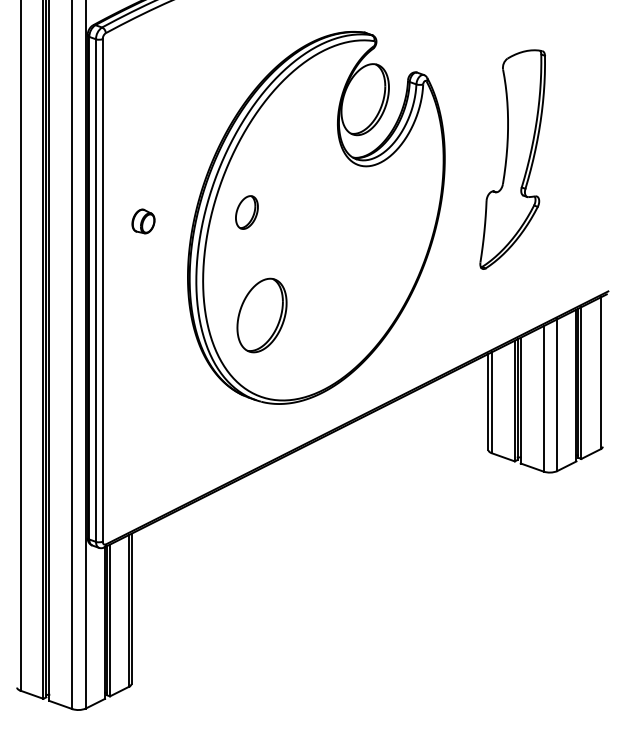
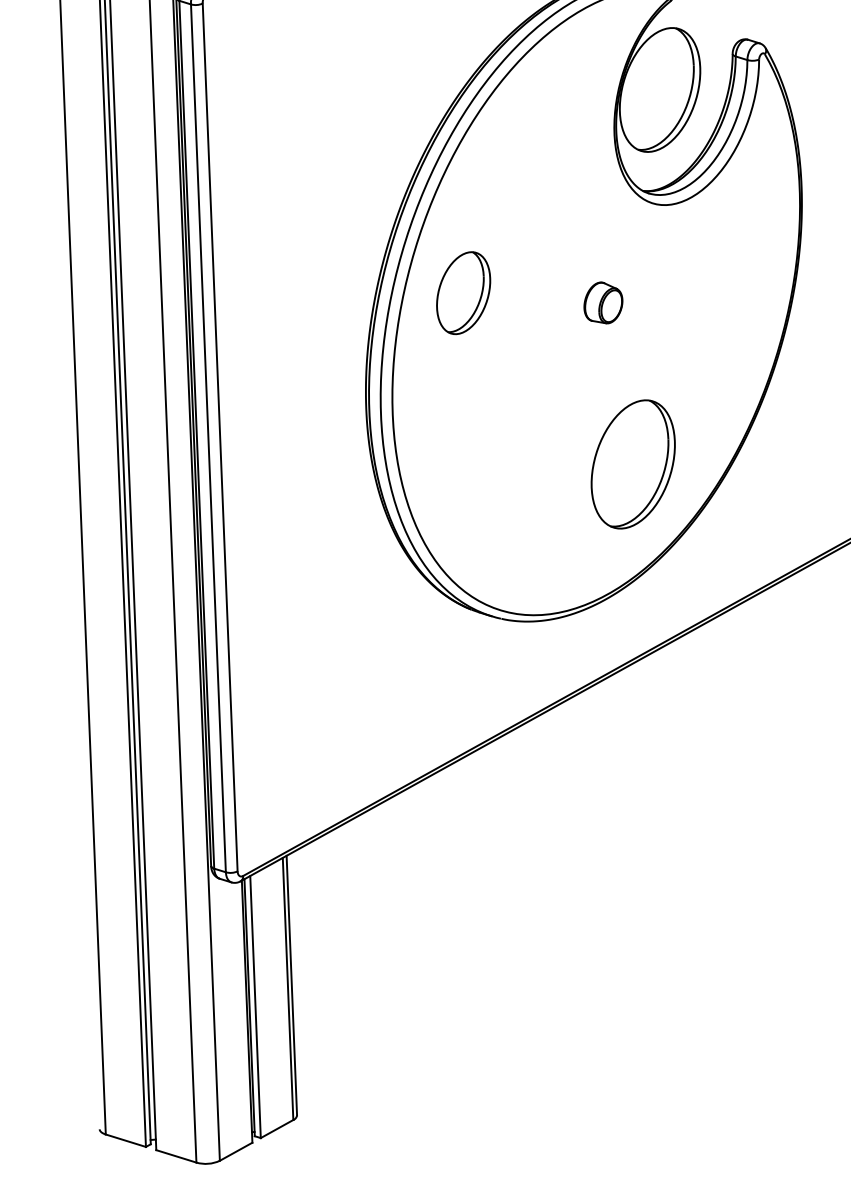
part: (246, 212) -> (462, 293), size x1.43
part: (143, 221) -> (603, 302), moved
part: (261, 315) -> (632, 464), moved

